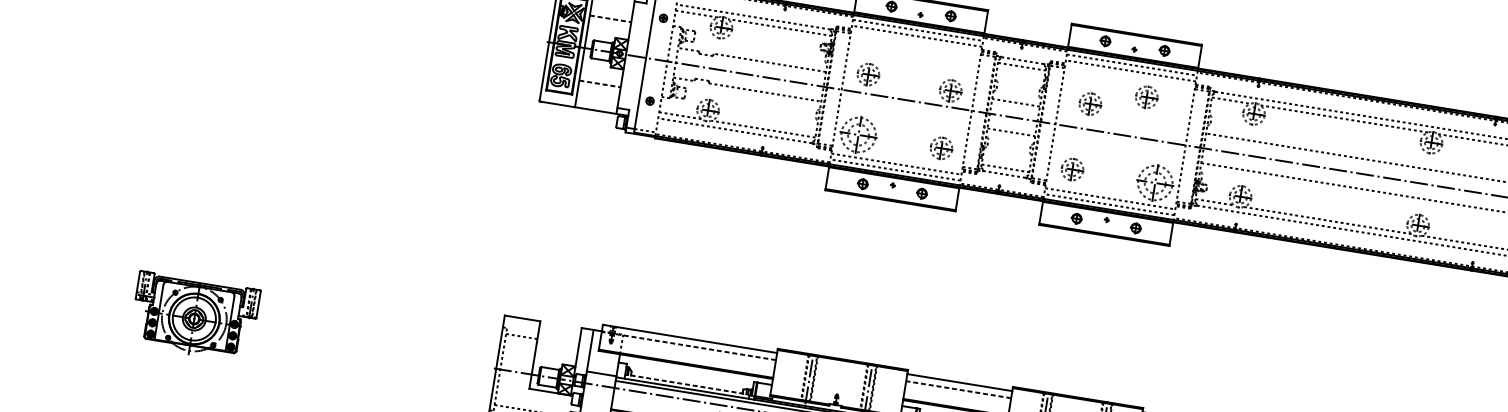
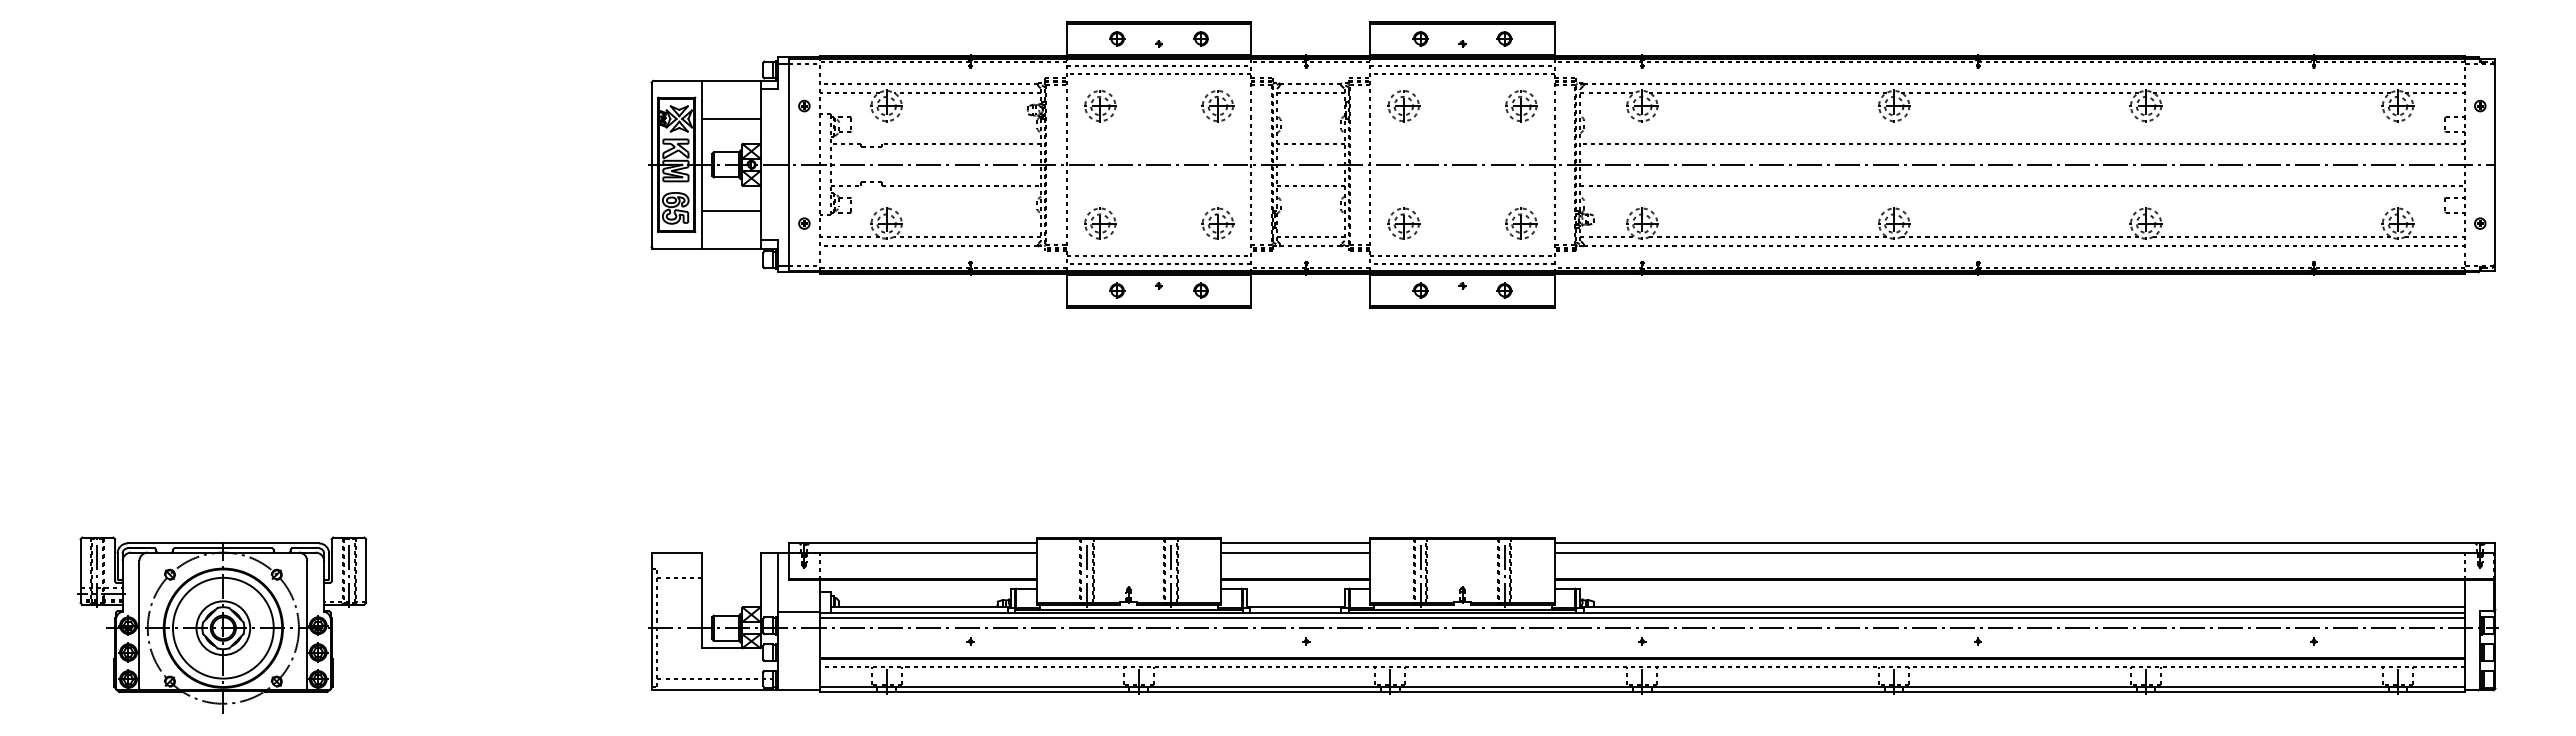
line: (610, 18) -> (731, 118), dashed -> solid
part: (868, 74) -> (1100, 106), moved
line: (600, 84) -> (731, 211), dashed -> solid
part: (950, 91) -> (1217, 106), moved
part: (1146, 97) -> (1521, 106), moved
part: (1090, 104) -> (1403, 106), moved
part: (858, 134) -> (1100, 223), size x0.62
part: (1155, 182) -> (1521, 223), size x0.62
part: (194, 317) -> (222, 624), size x1.67
line: (688, 345) -> (912, 553), dashed -> solid
line: (688, 385) -> (921, 607), dashed -> solid
line: (958, 389) -> (1295, 553), dashed -> solid

